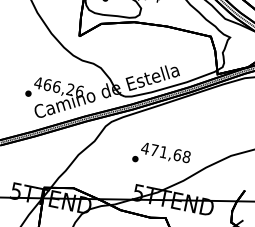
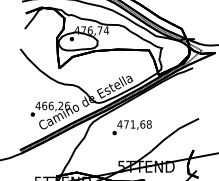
text: (160, 156) -> (131, 127), moved

